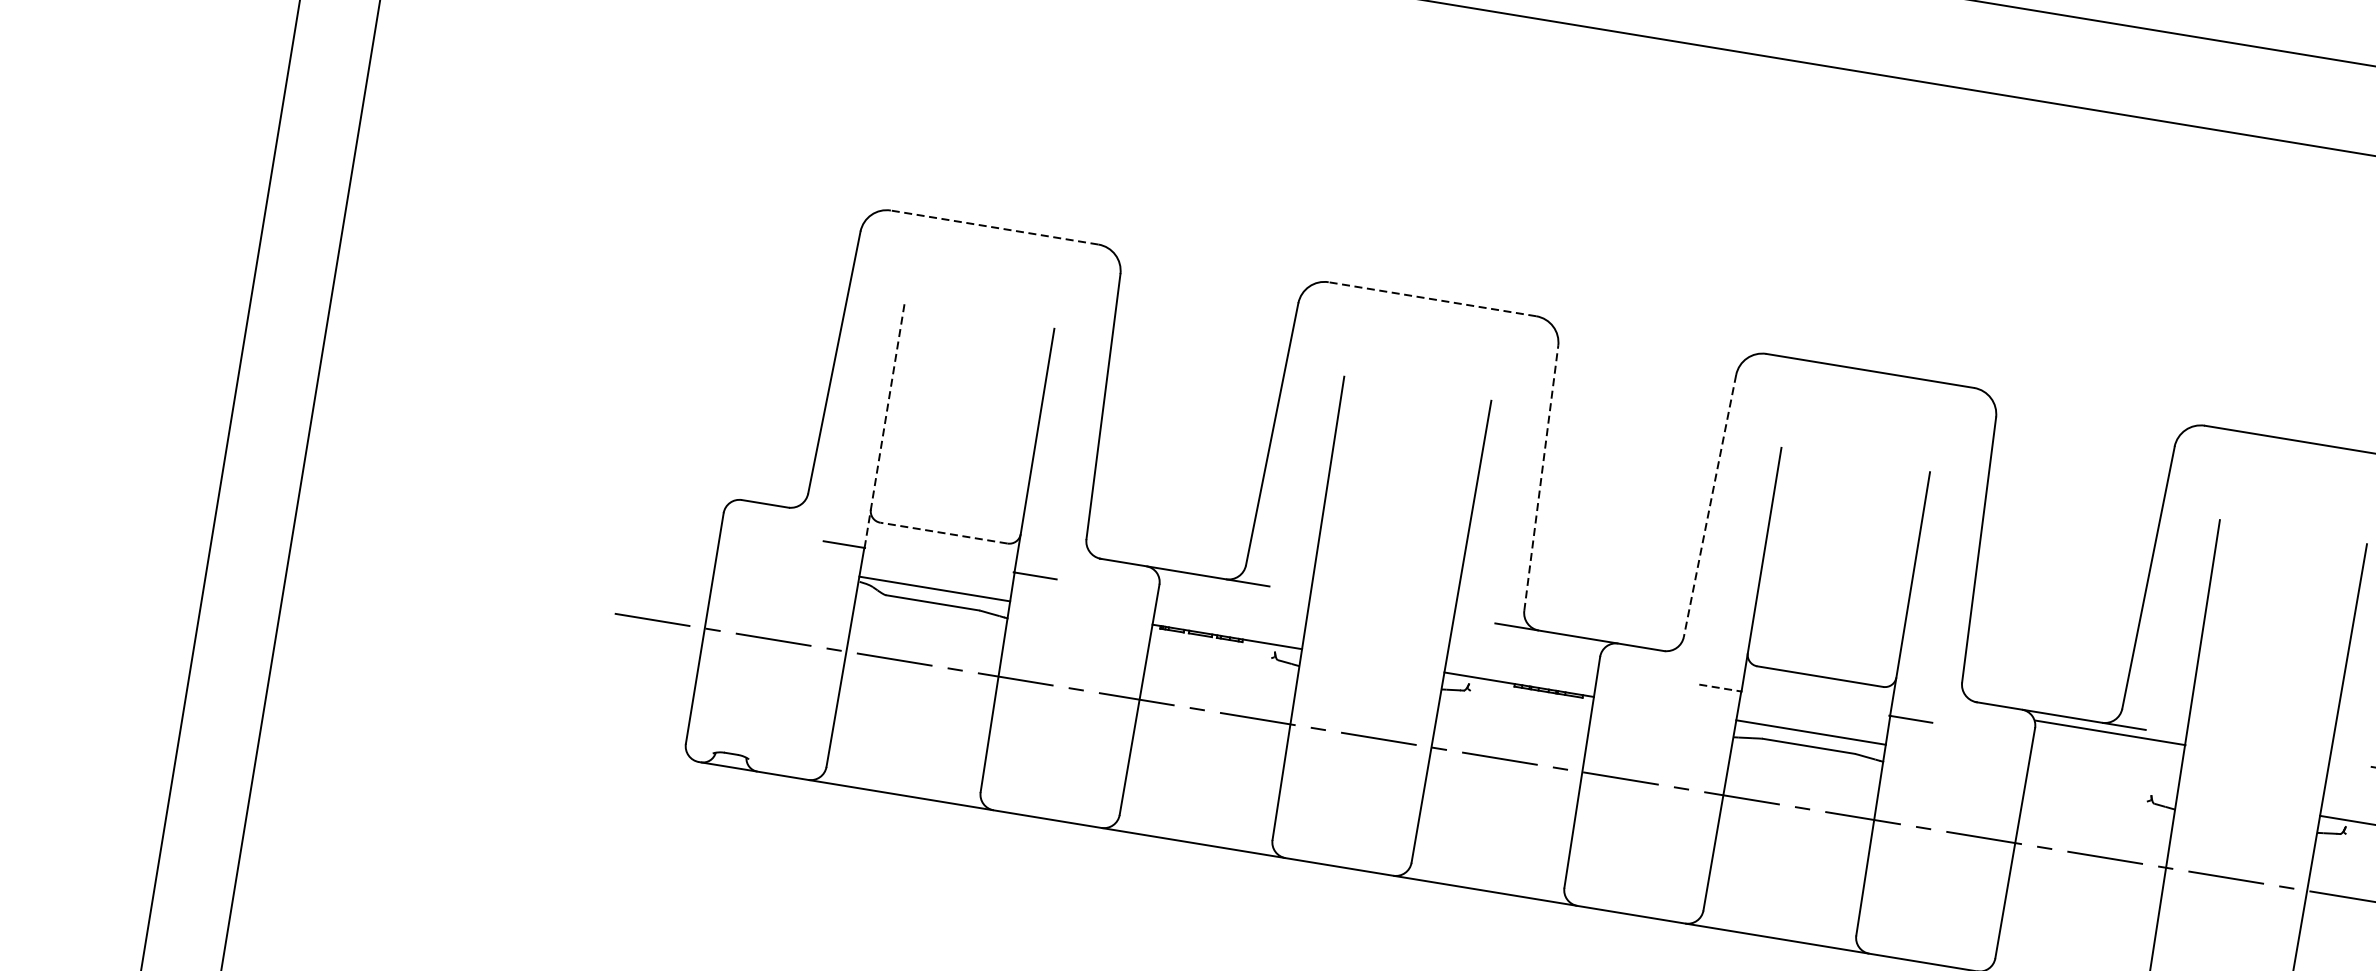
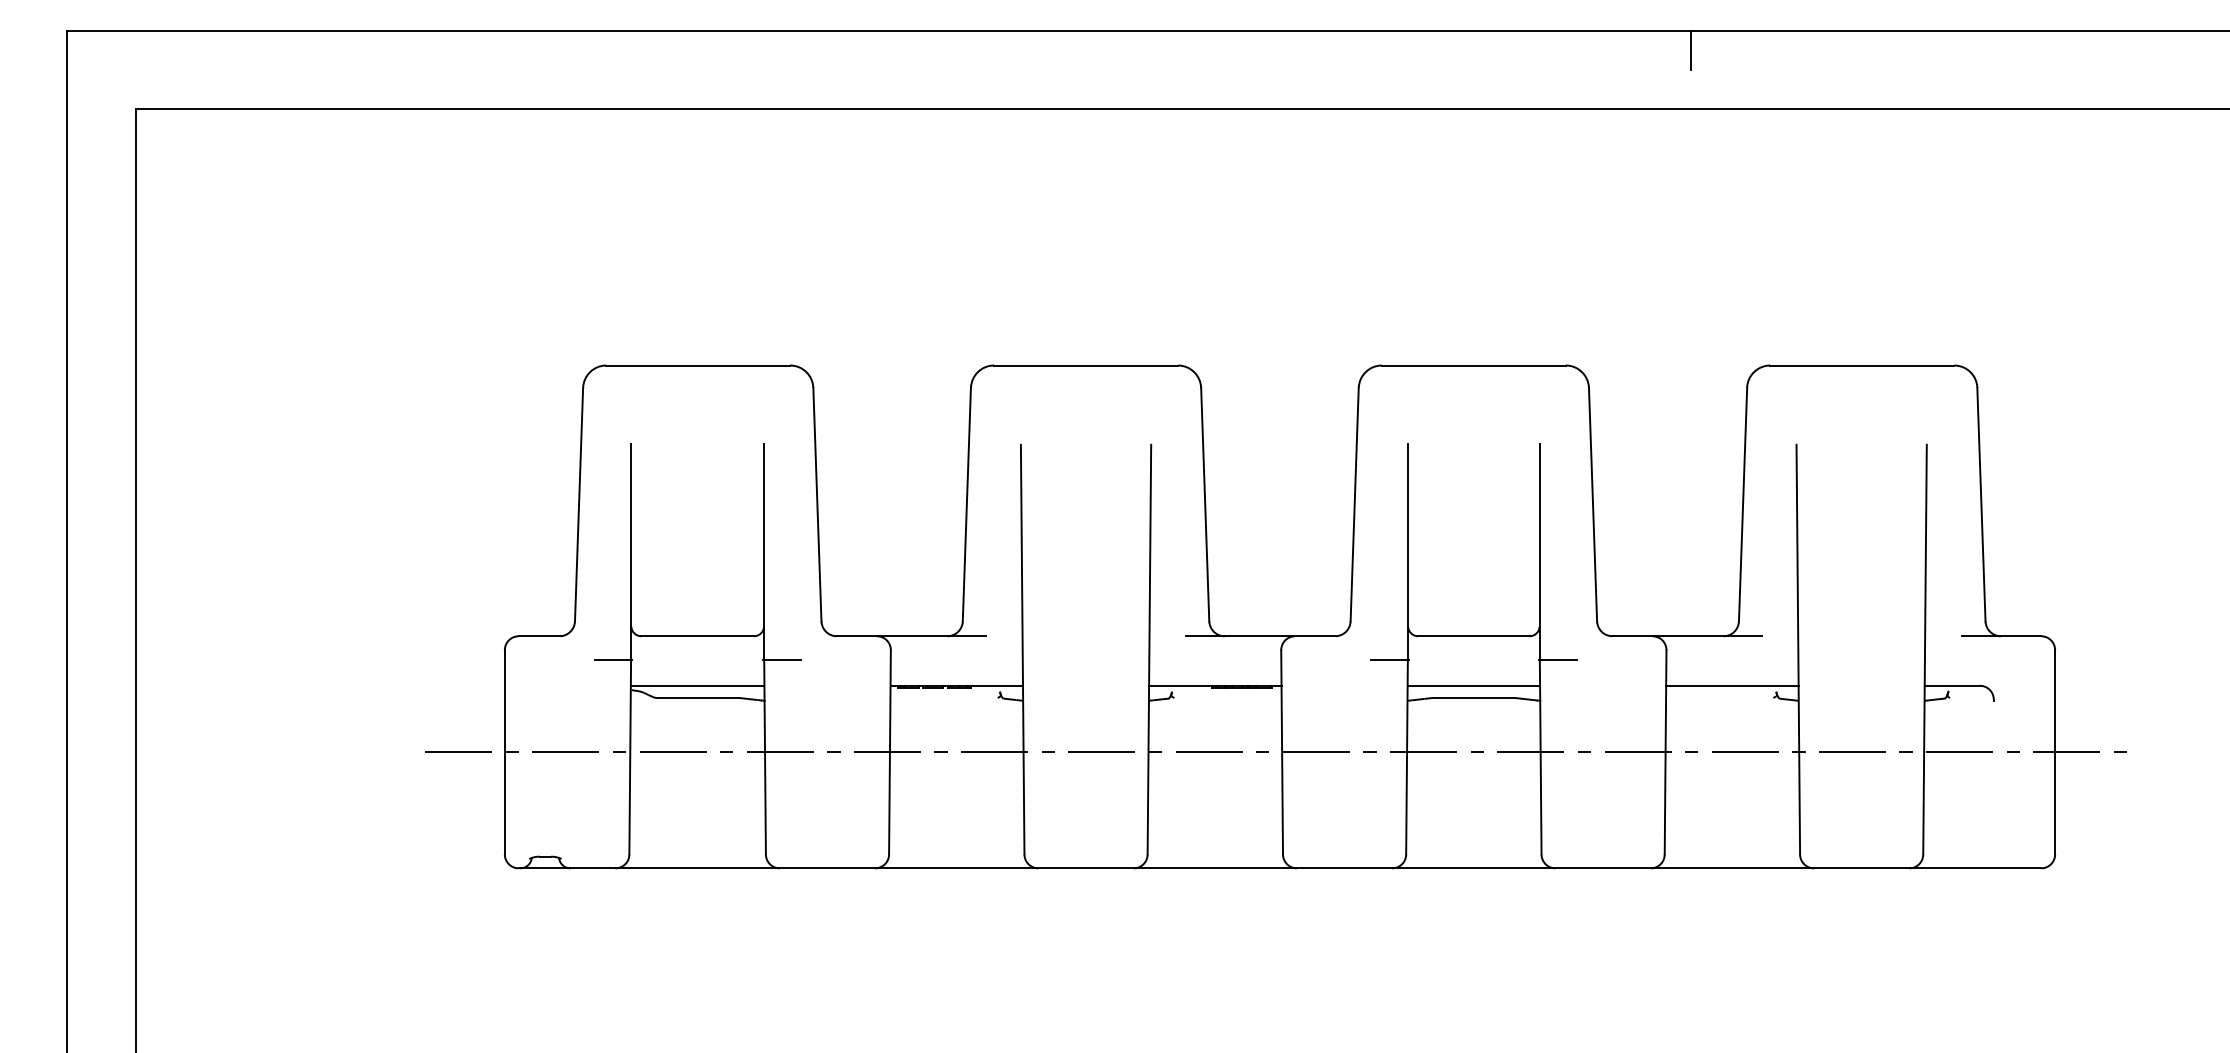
line: (2174, 55) -> (1691, 50), added
line: (994, 227) -> (698, 365), dashed -> solid
line: (1432, 299) -> (1086, 365), dashed -> solid
line: (884, 426) -> (631, 552), dashed -> solid
line: (1541, 478) -> (1205, 504), dashed -> solid
line: (1709, 505) -> (1354, 504), dashed -> solid
line: (943, 533) -> (697, 636), dashed -> solid
line: (1721, 688) -> (1390, 660), dashed -> solid
line: (2110, 732) -> (1732, 685), moved

